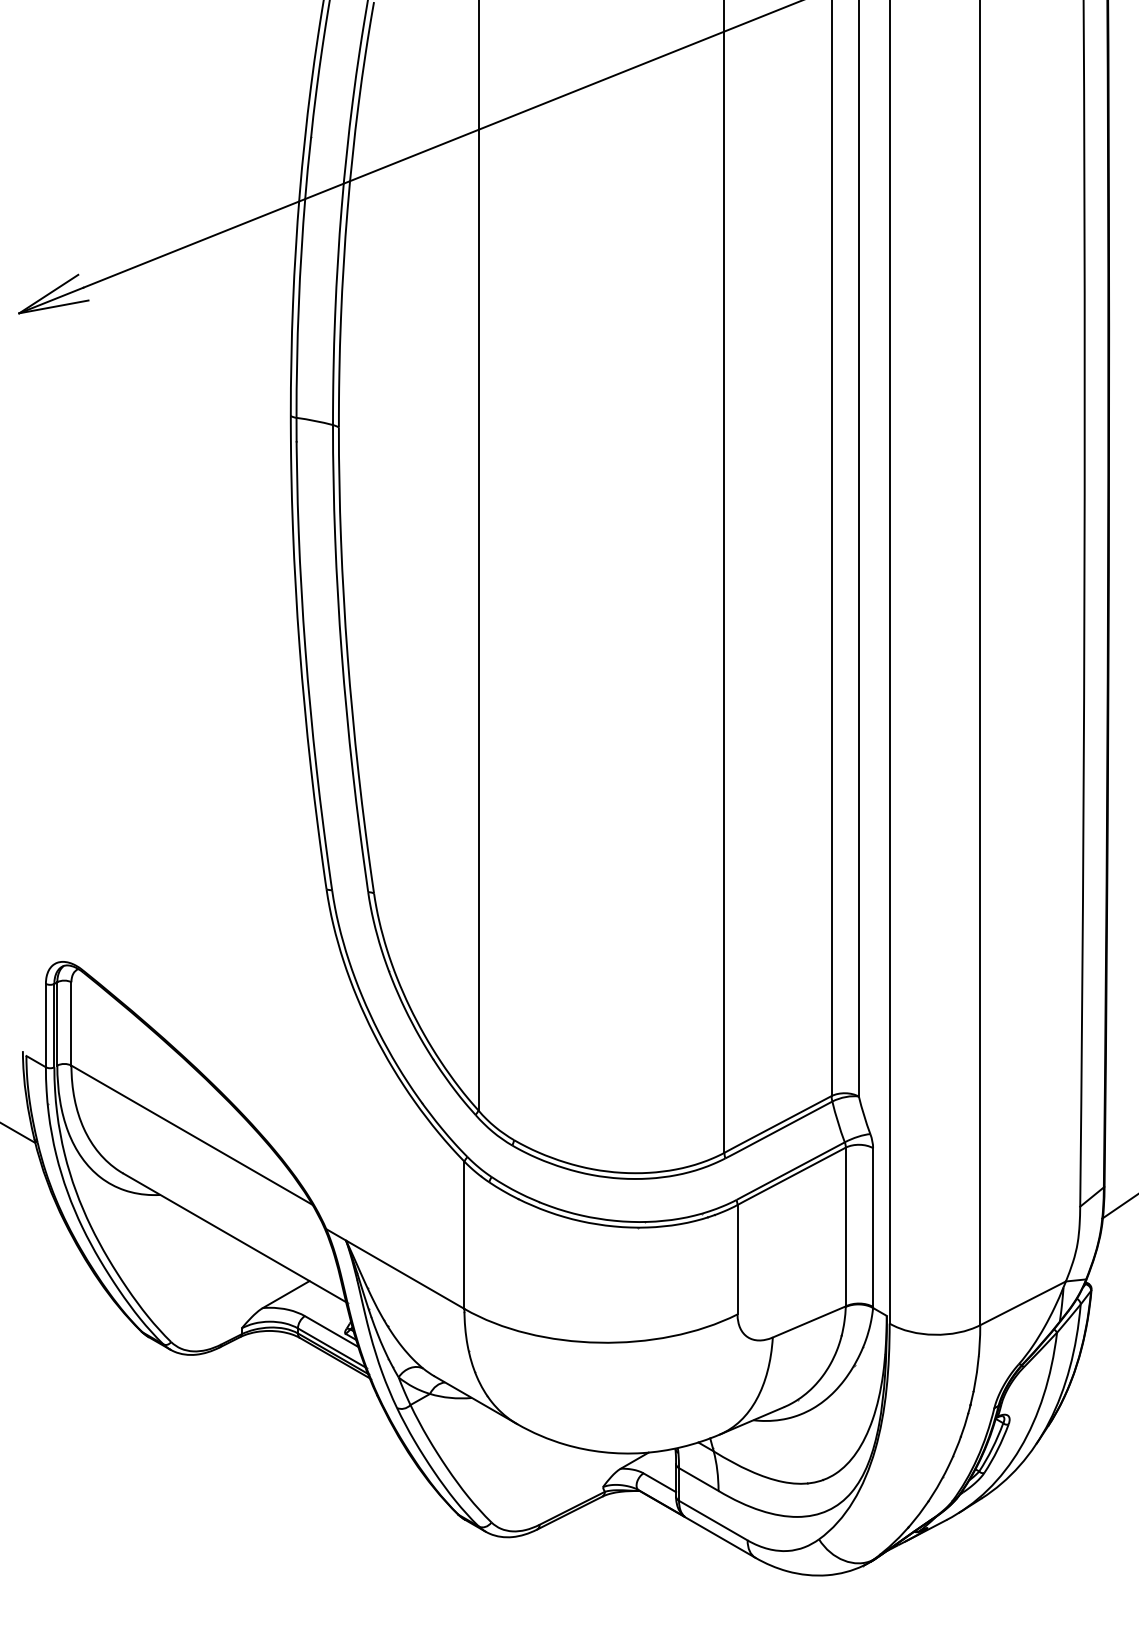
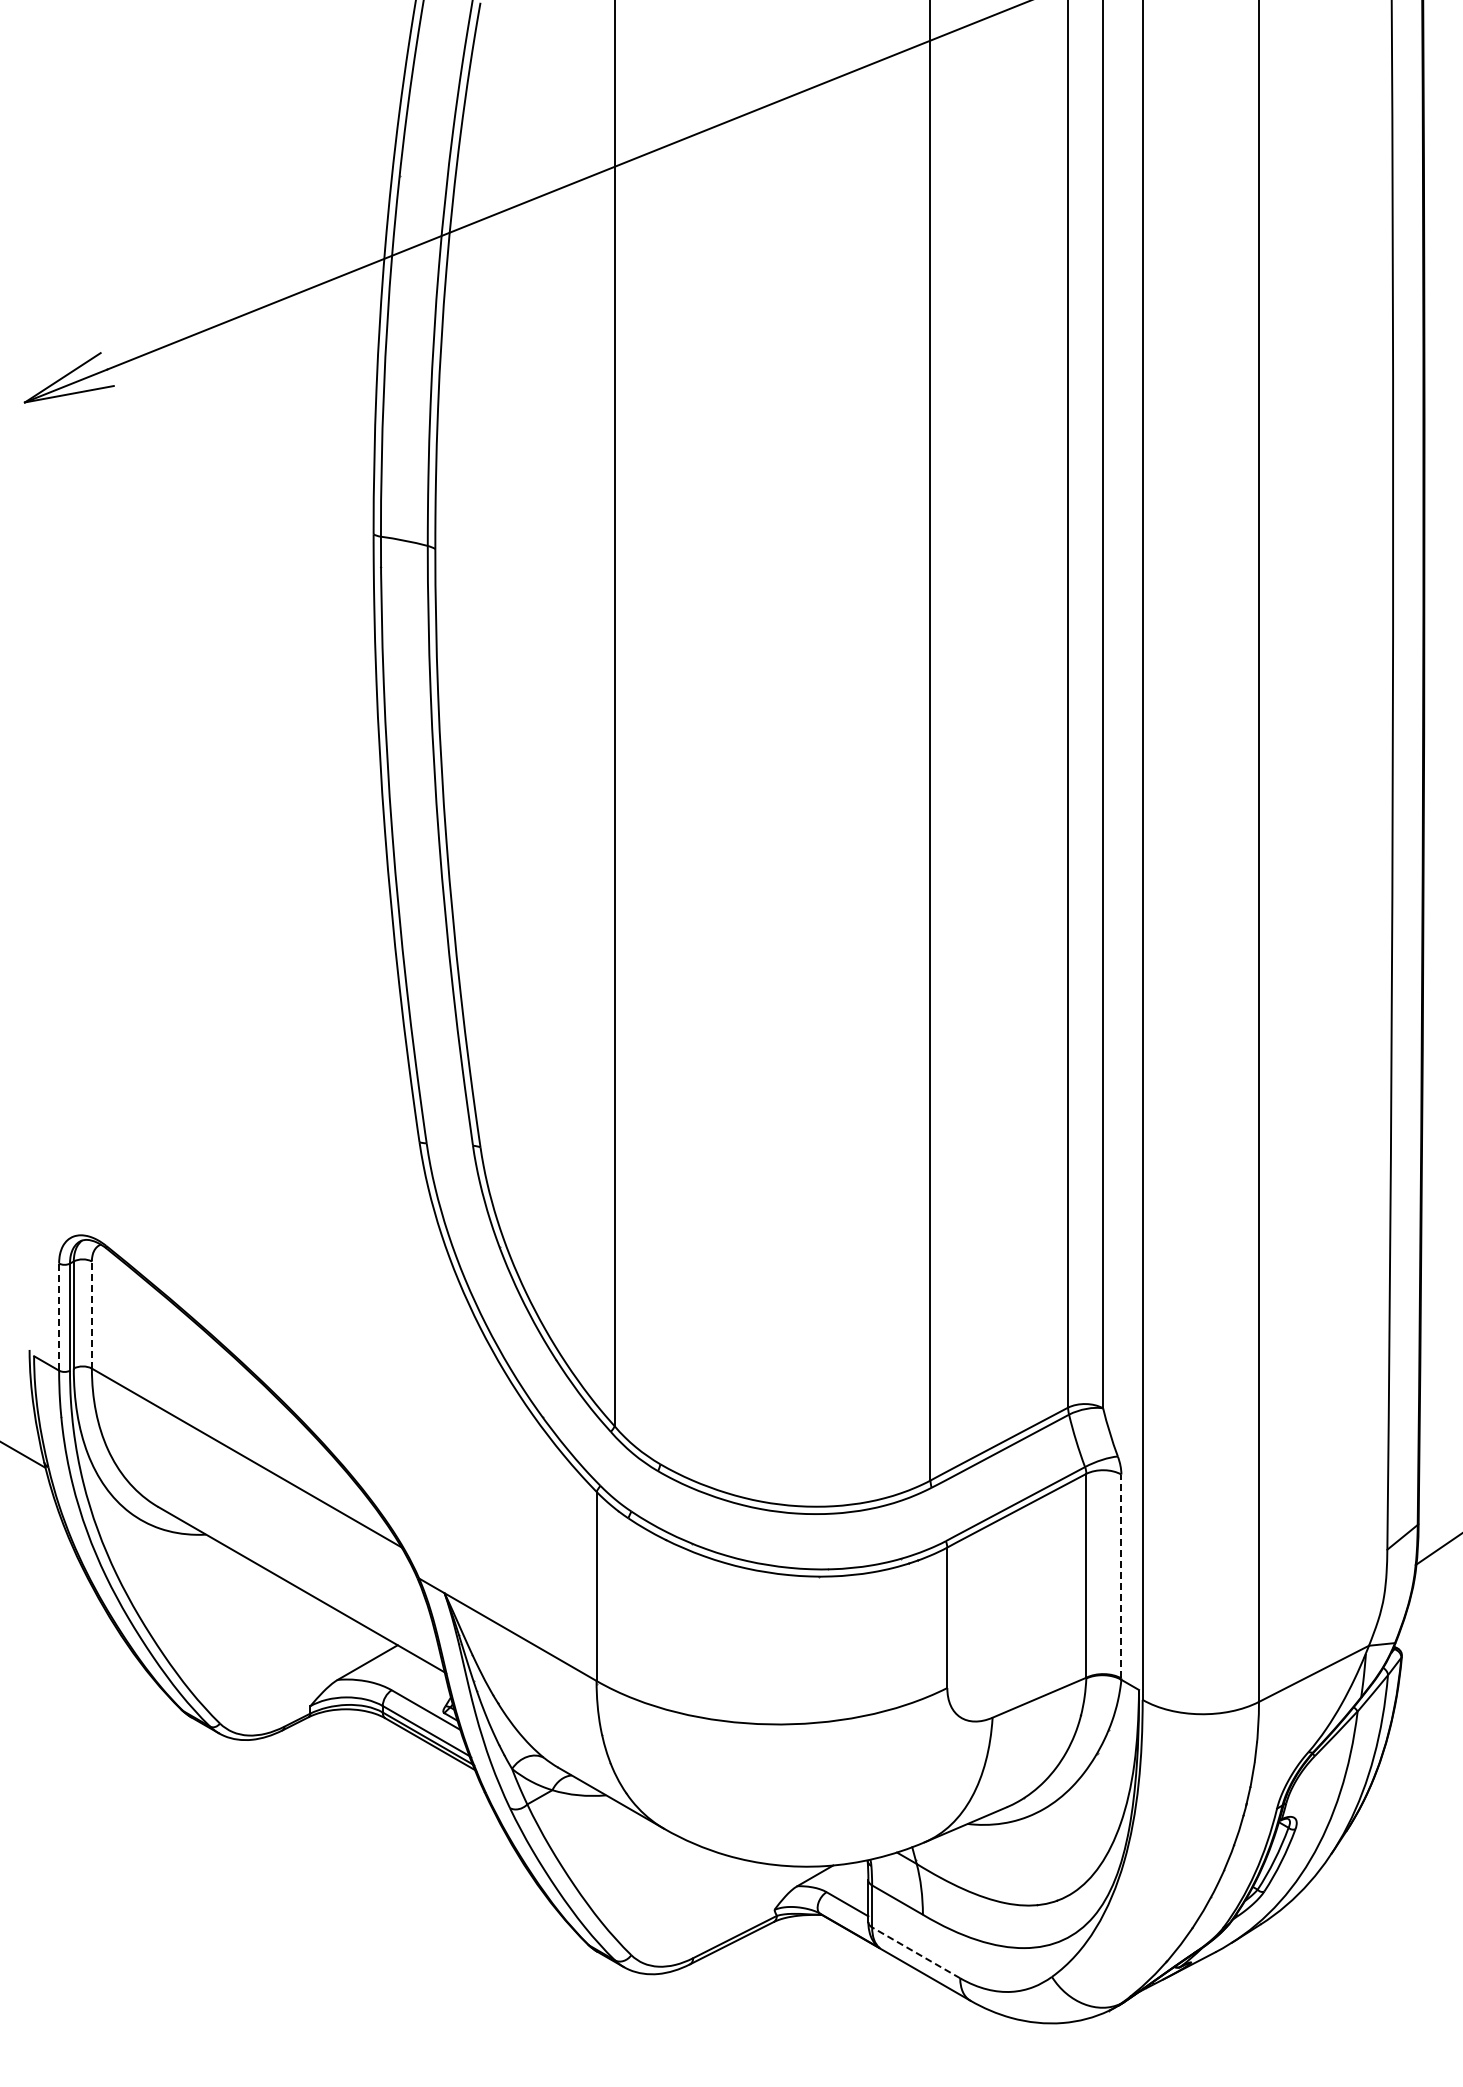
line: (71, 1024) -> (91, 1315), solid -> dashed
line: (46, 1025) -> (59, 1317), solid -> dashed
line: (873, 1227) -> (1121, 1576), solid -> dashed
line: (713, 1520) -> (916, 1952), solid -> dashed

